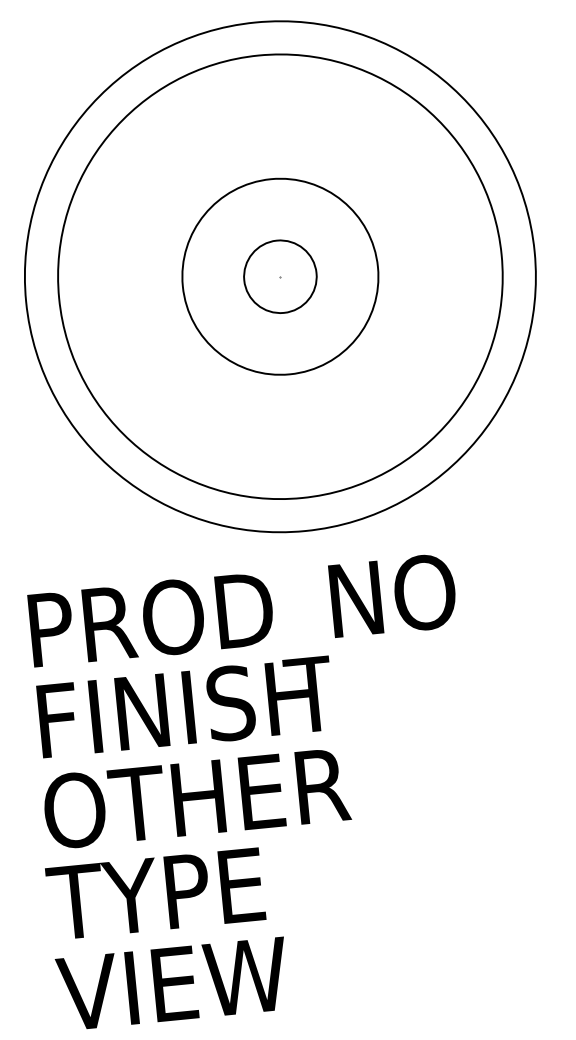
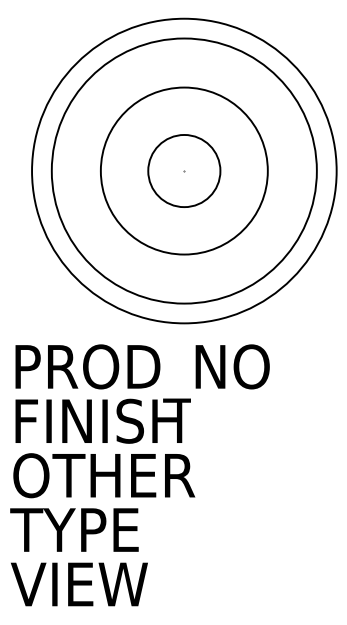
circle: (278, 275) -> (183, 170), size x1.43
circle: (280, 275) -> (184, 170), size x1.67

